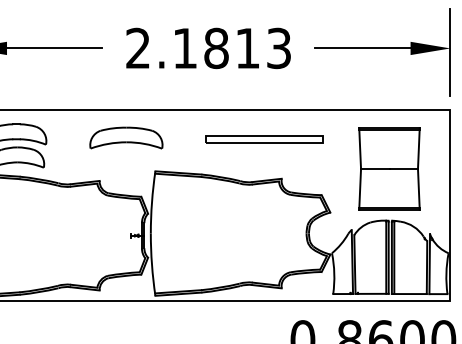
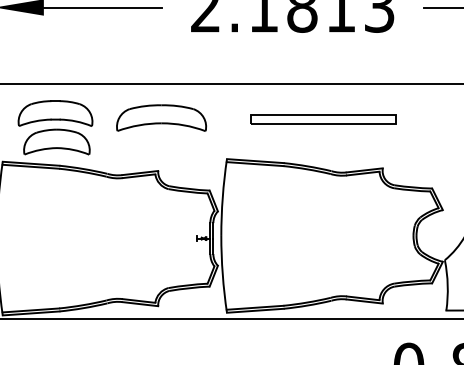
part: (126, 137) -> (161, 117), moved
part: (264, 139) -> (323, 119), moved

